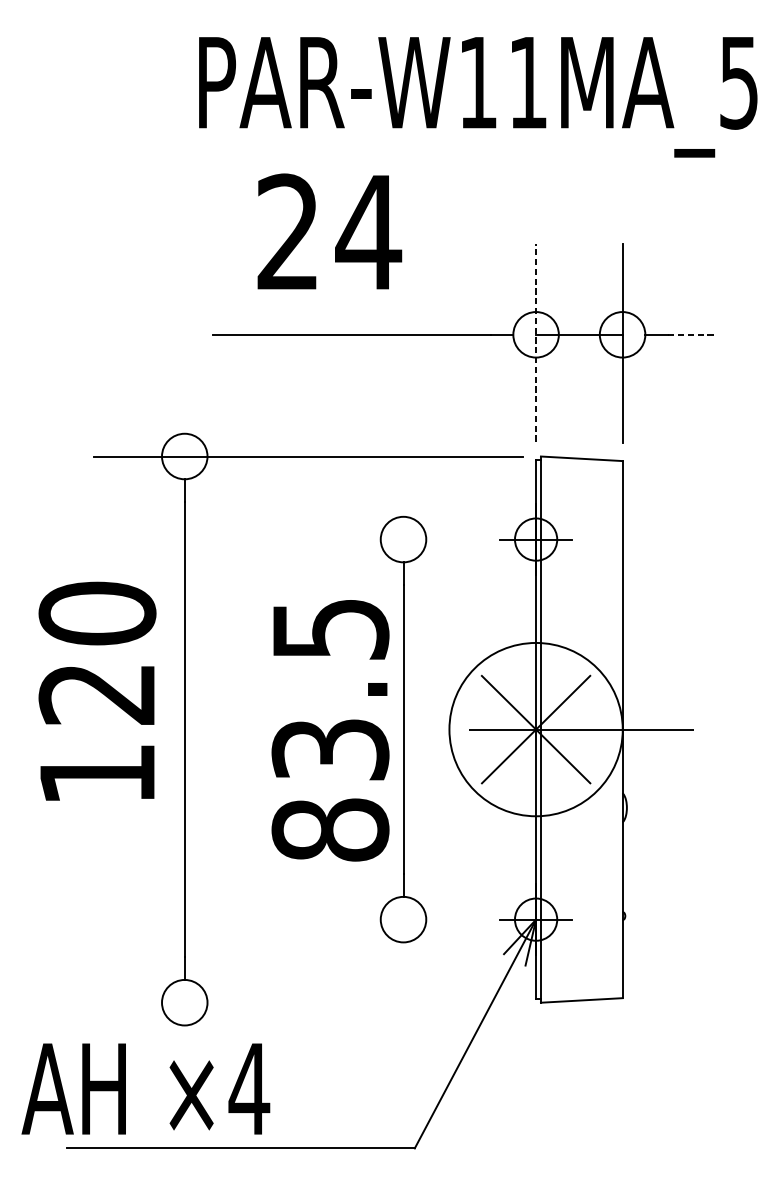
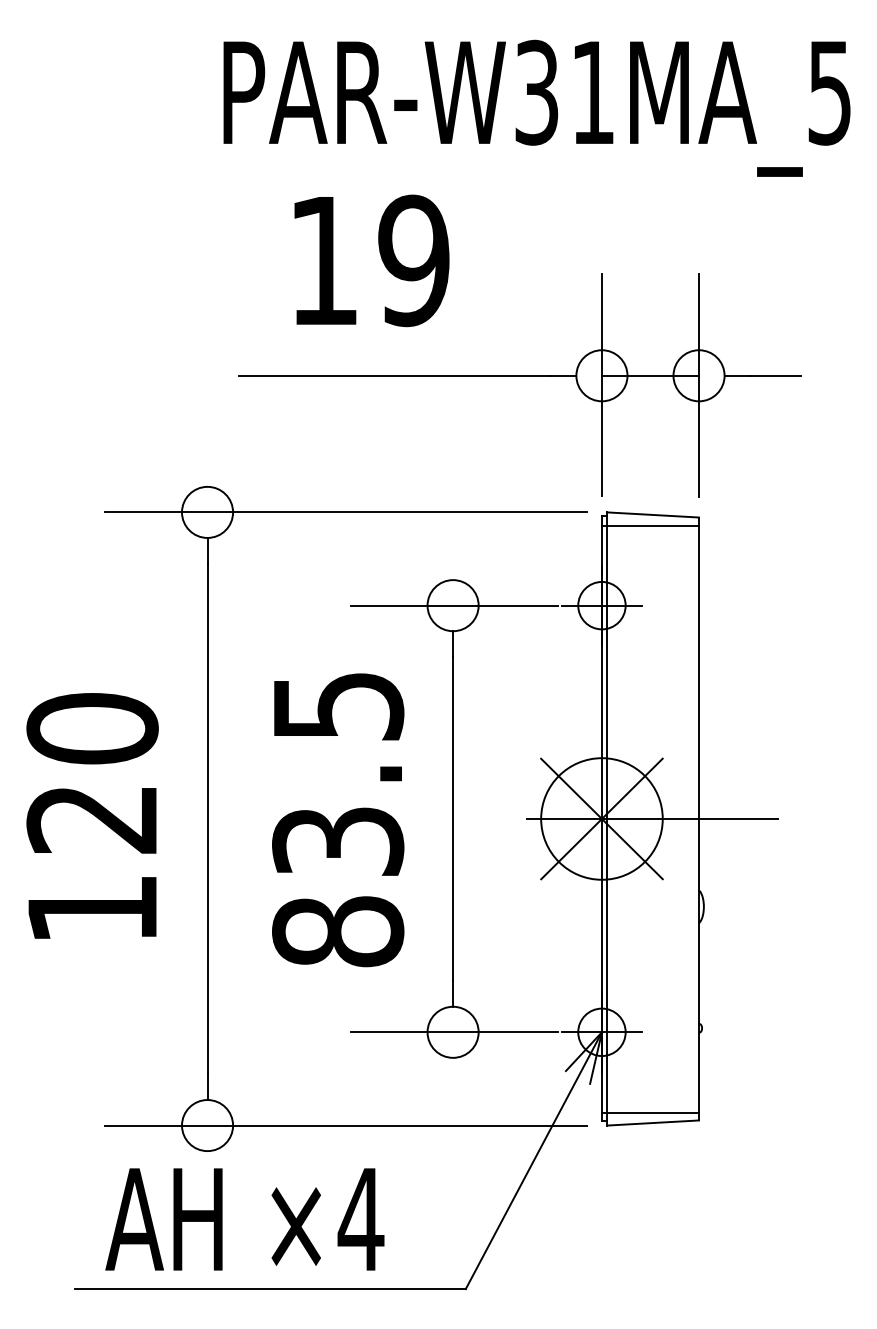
text: (477, 82) -> (536, 92), PAR-W11MA_5 -> PAR-W31MA_5
text: (329, 232) -> (370, 260), 24 -> 19
line: (690, 334) -> (775, 375), dashed -> solid
line: (535, 342) -> (601, 384), dashed -> solid
line: (579, 468) -> (650, 525), added
line: (403, 539) -> (453, 605), added
text: (97, 690) -> (92, 815), moved
circle: (535, 729) -> (601, 818), size x0.62
text: (330, 730) -> (338, 820), moved
line: (403, 919) -> (453, 1032), added
line: (579, 991) -> (650, 1112), added
line: (307, 1002) -> (345, 1125), added
text: (145, 1089) -> (244, 1219), moved

